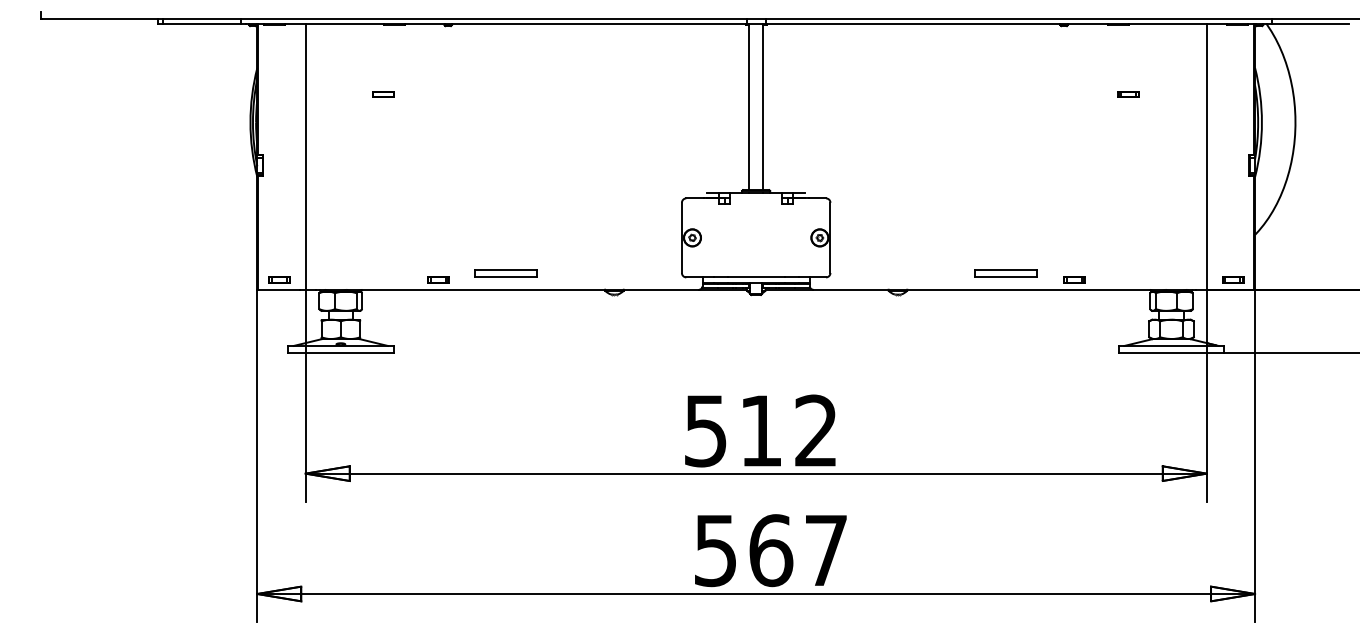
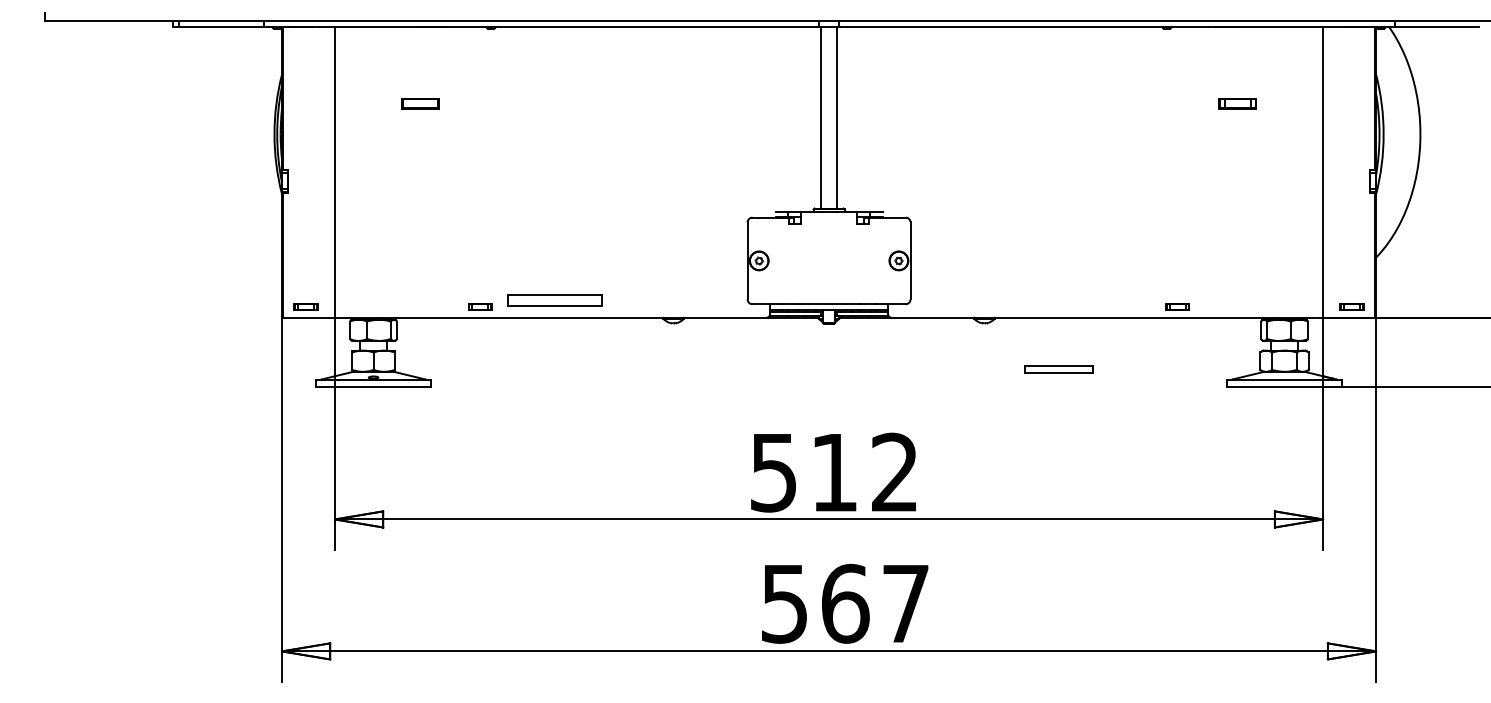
part: (383, 94) -> (420, 103), size x1.6
part: (1128, 94) -> (1237, 103), size x1.6
part: (505, 273) -> (554, 299), size x1.4
part: (1005, 273) -> (1058, 369), moved

